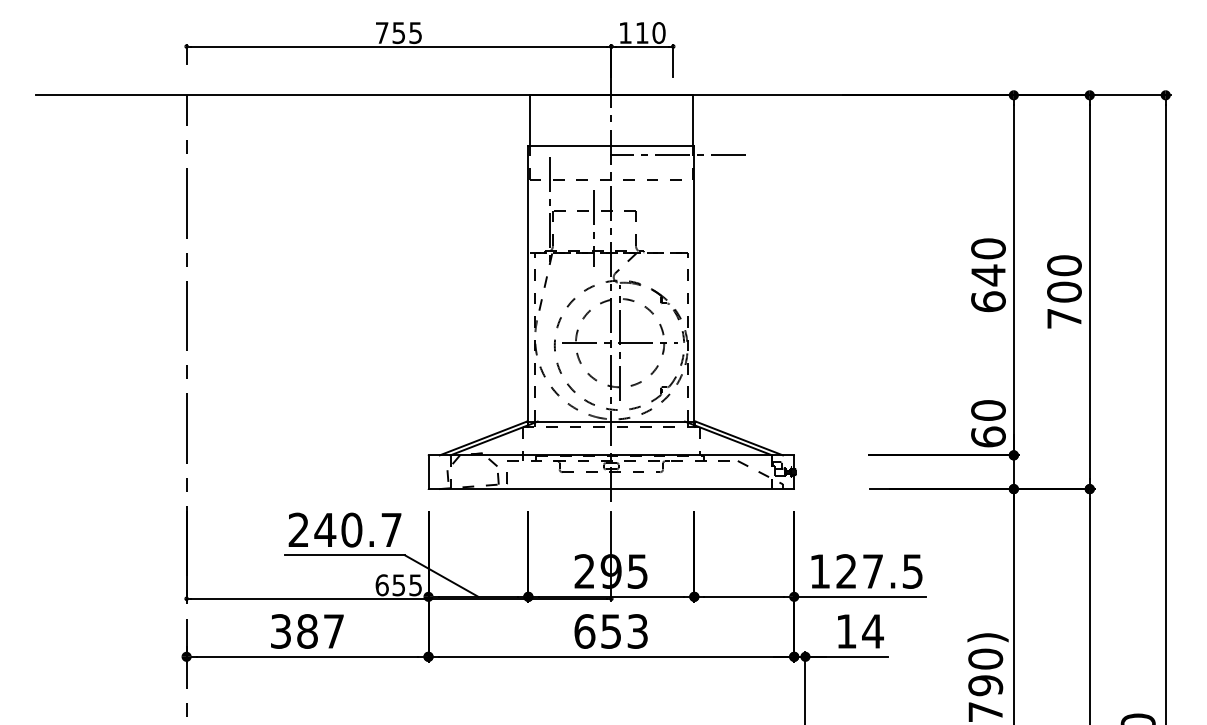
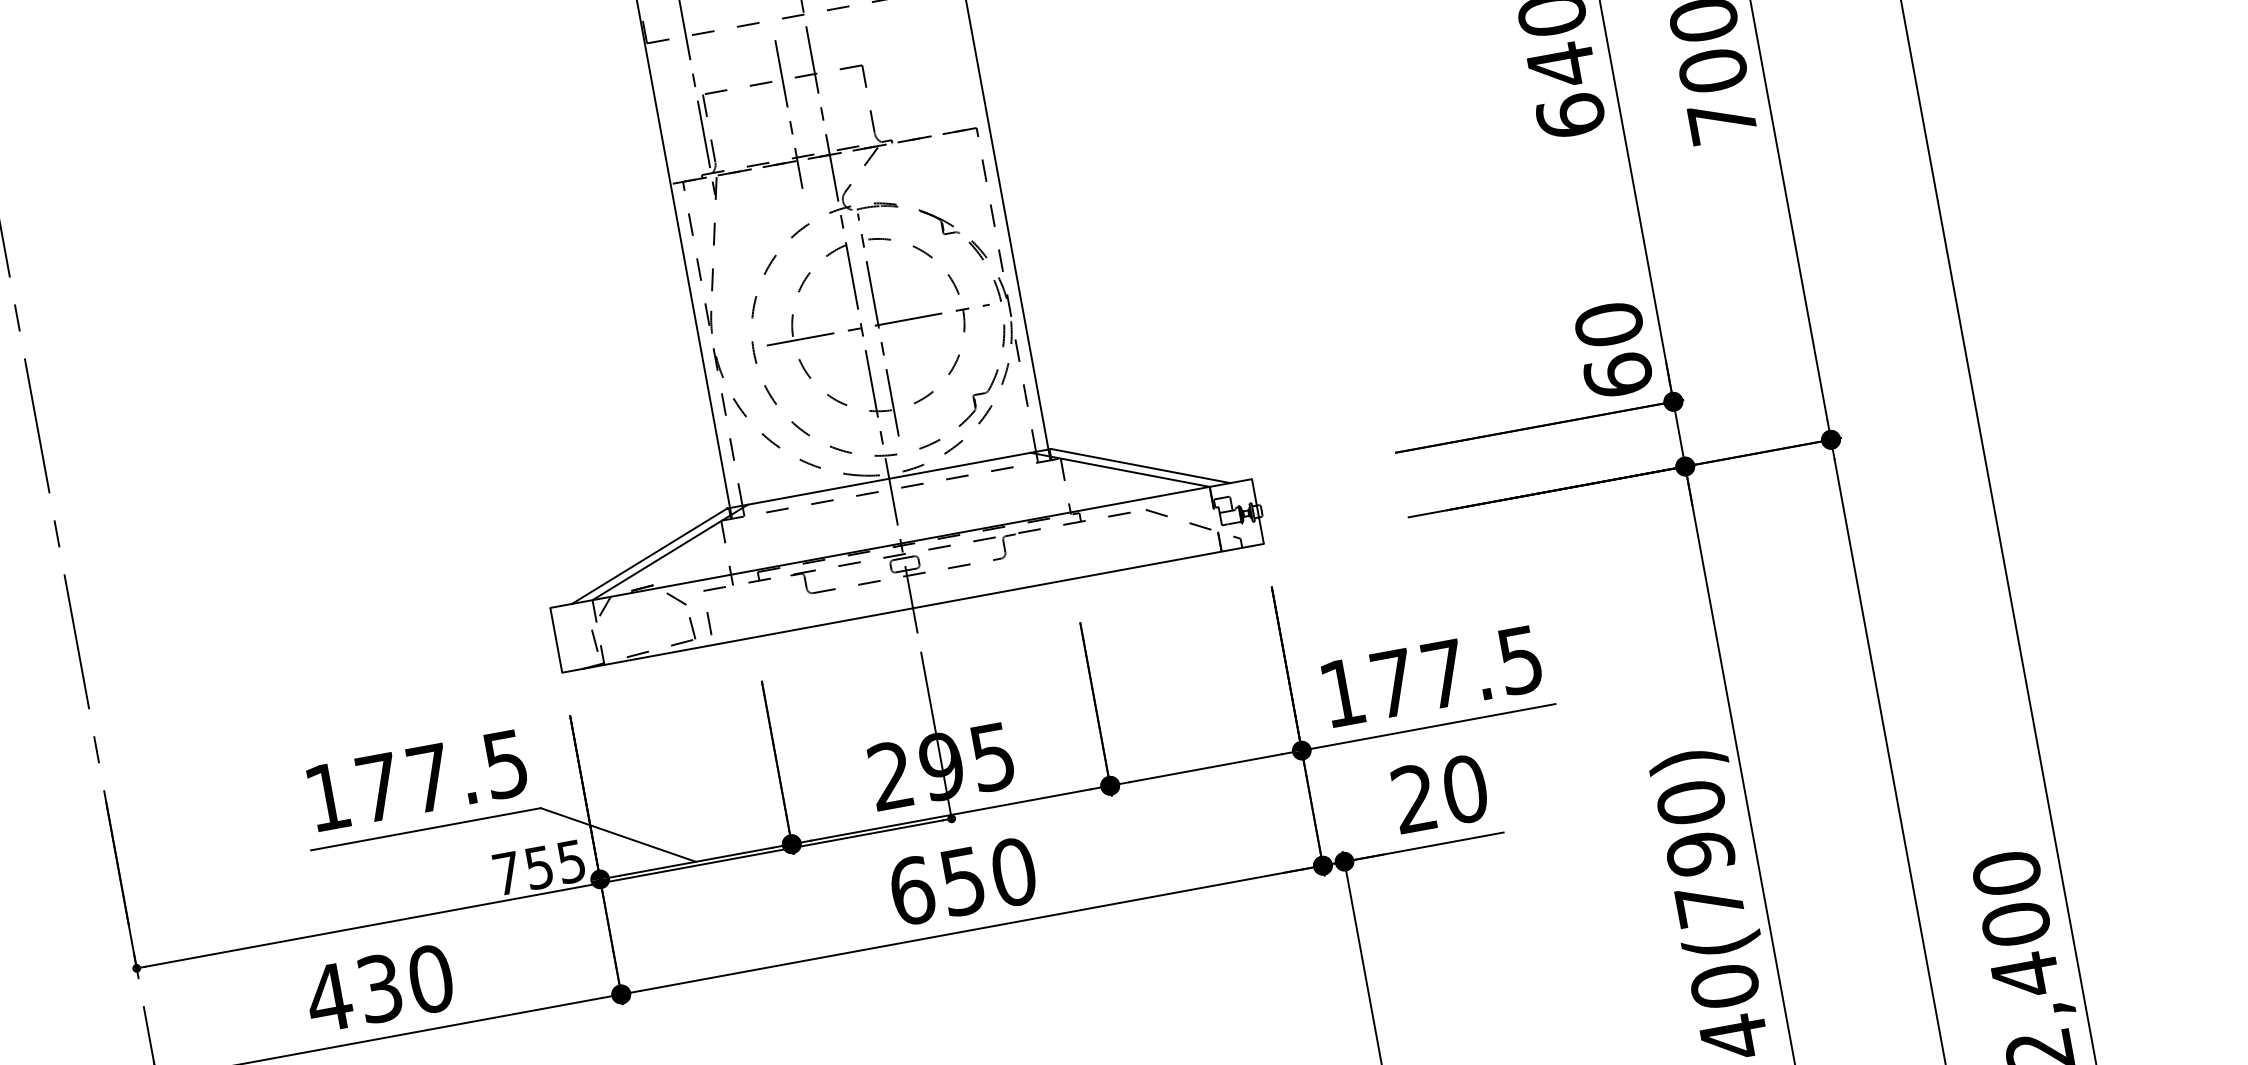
text: (344, 529) -> (415, 779), 240.7 -> 177.5
text: (846, 571) -> (1393, 683), 127.5 -> 177.5
text: (381, 585) -> (505, 874), 655 -> 755
text: (306, 631) -> (378, 988), 387 -> 430
text: (637, 631) -> (1013, 872), 653 -> 650
text: (859, 631) -> (1439, 794), 14 -> 20

